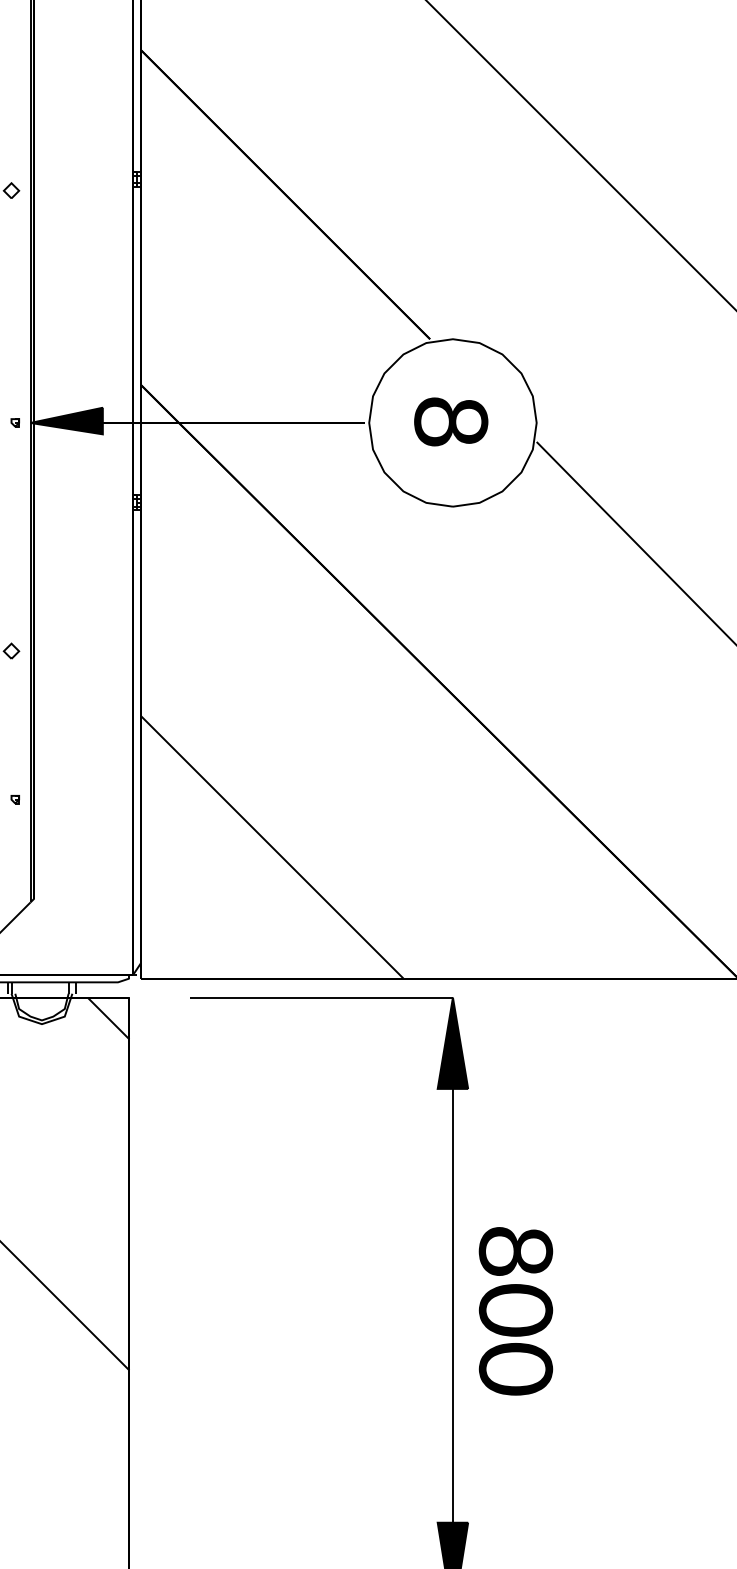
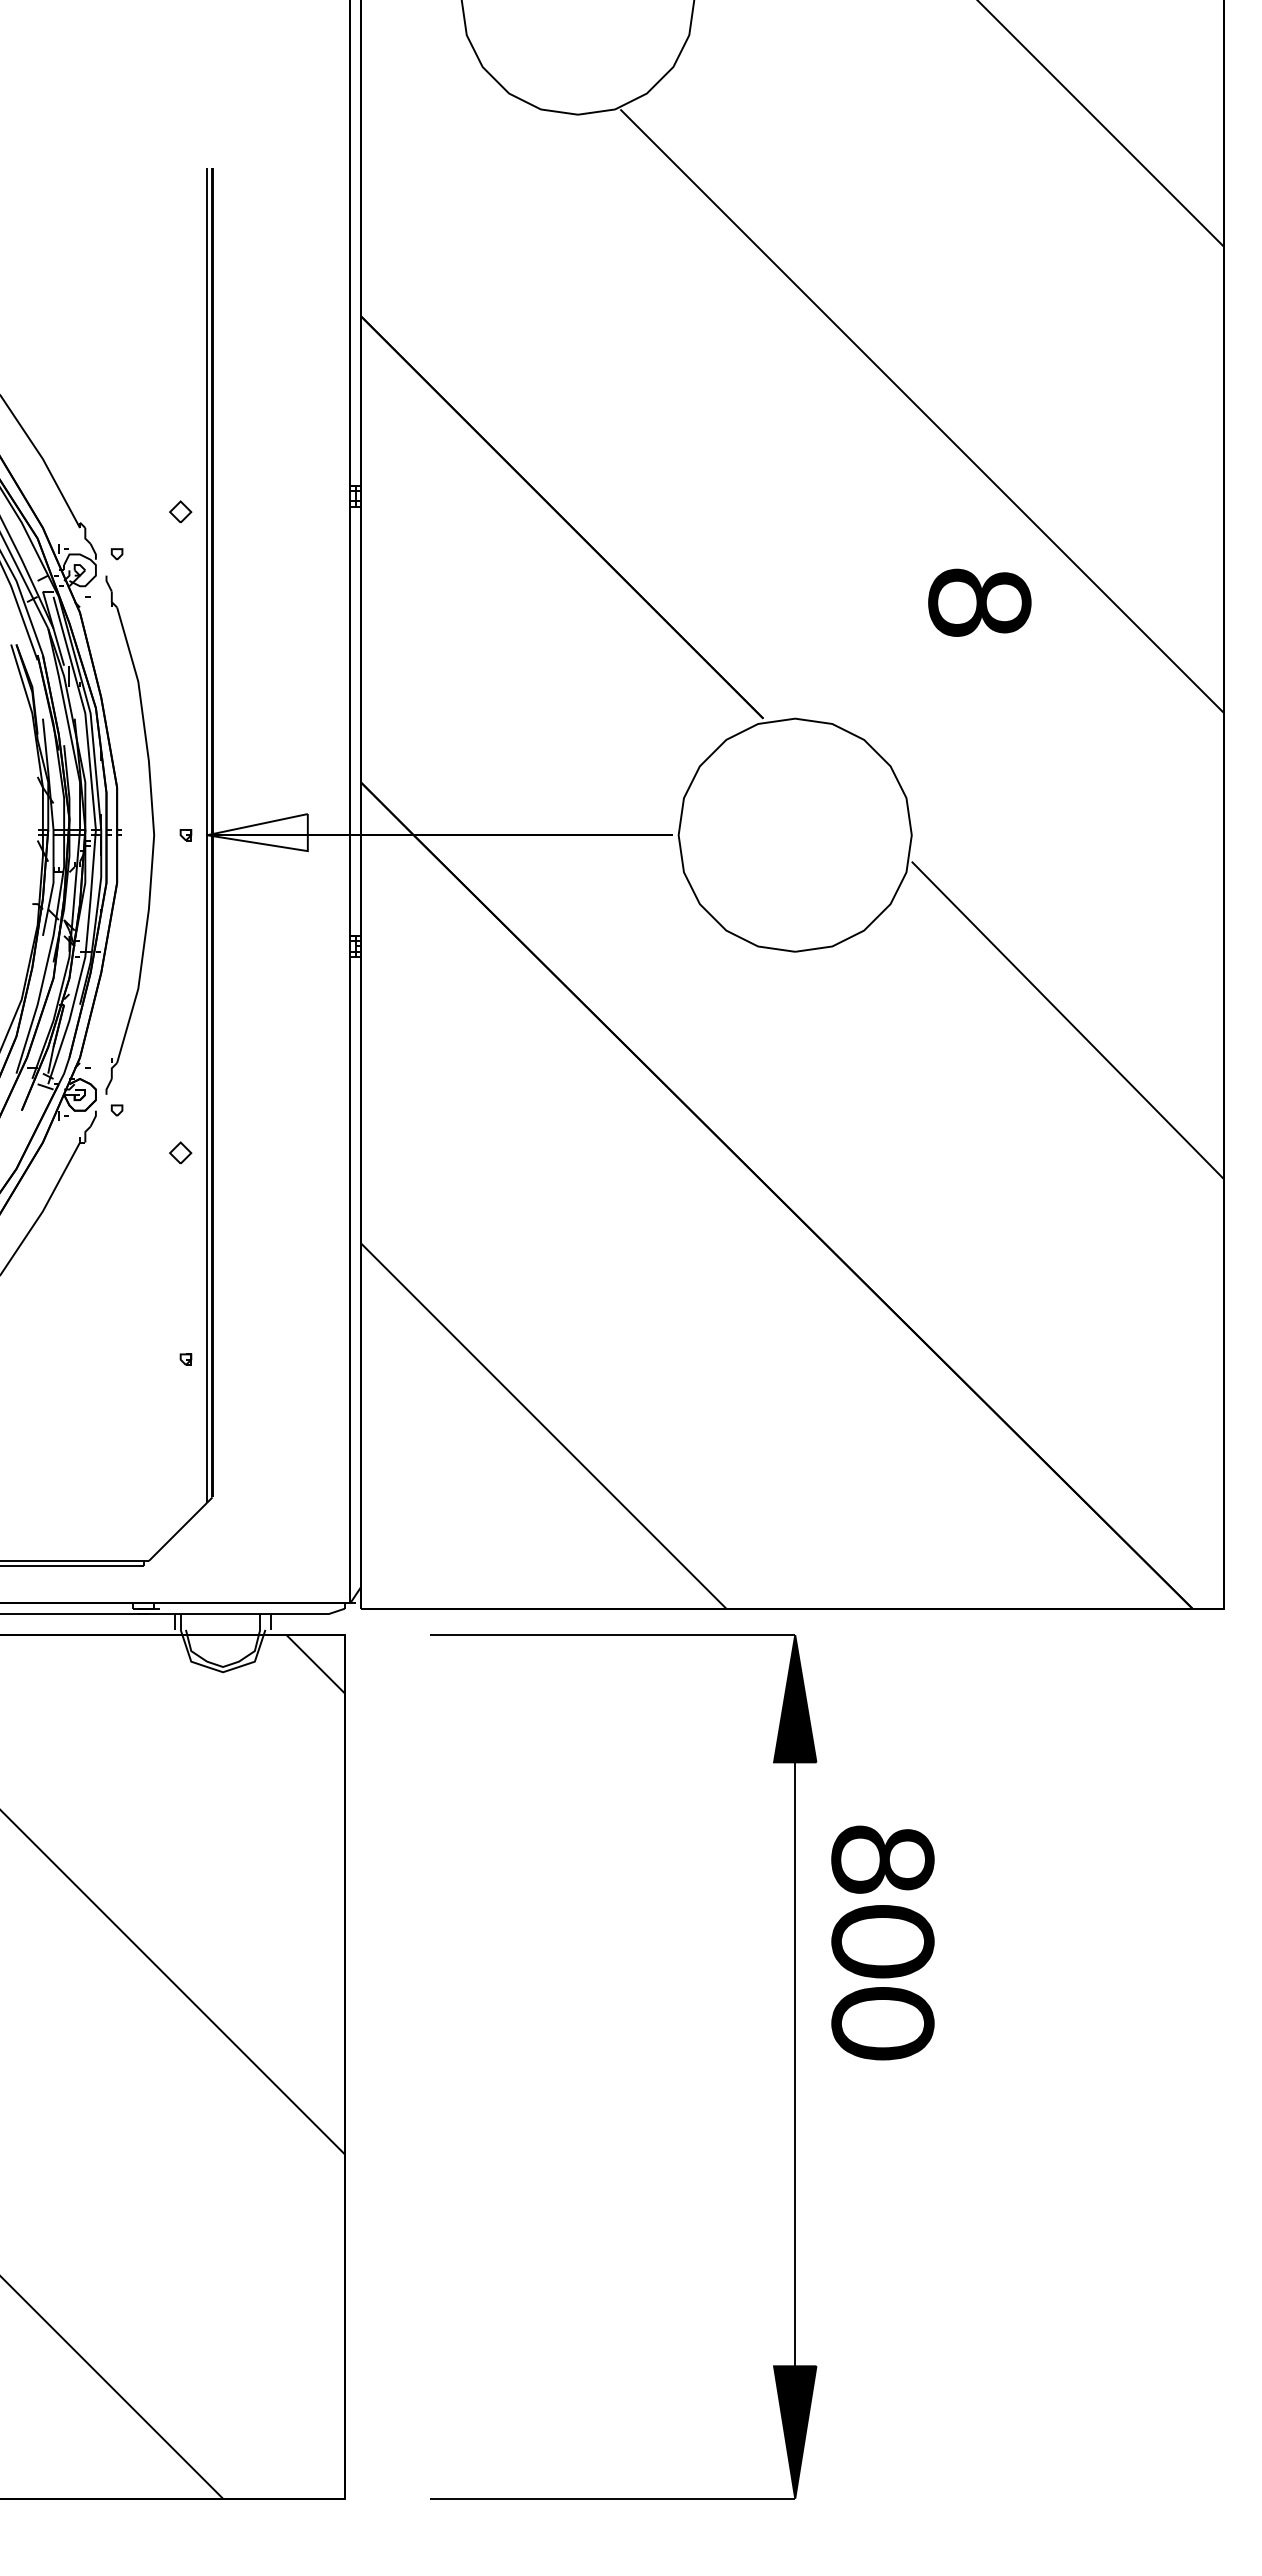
fill: (66, 420) -> (257, 832), removed
text: (450, 421) -> (979, 602), moved
text: (515, 1310) -> (882, 1942), moved

